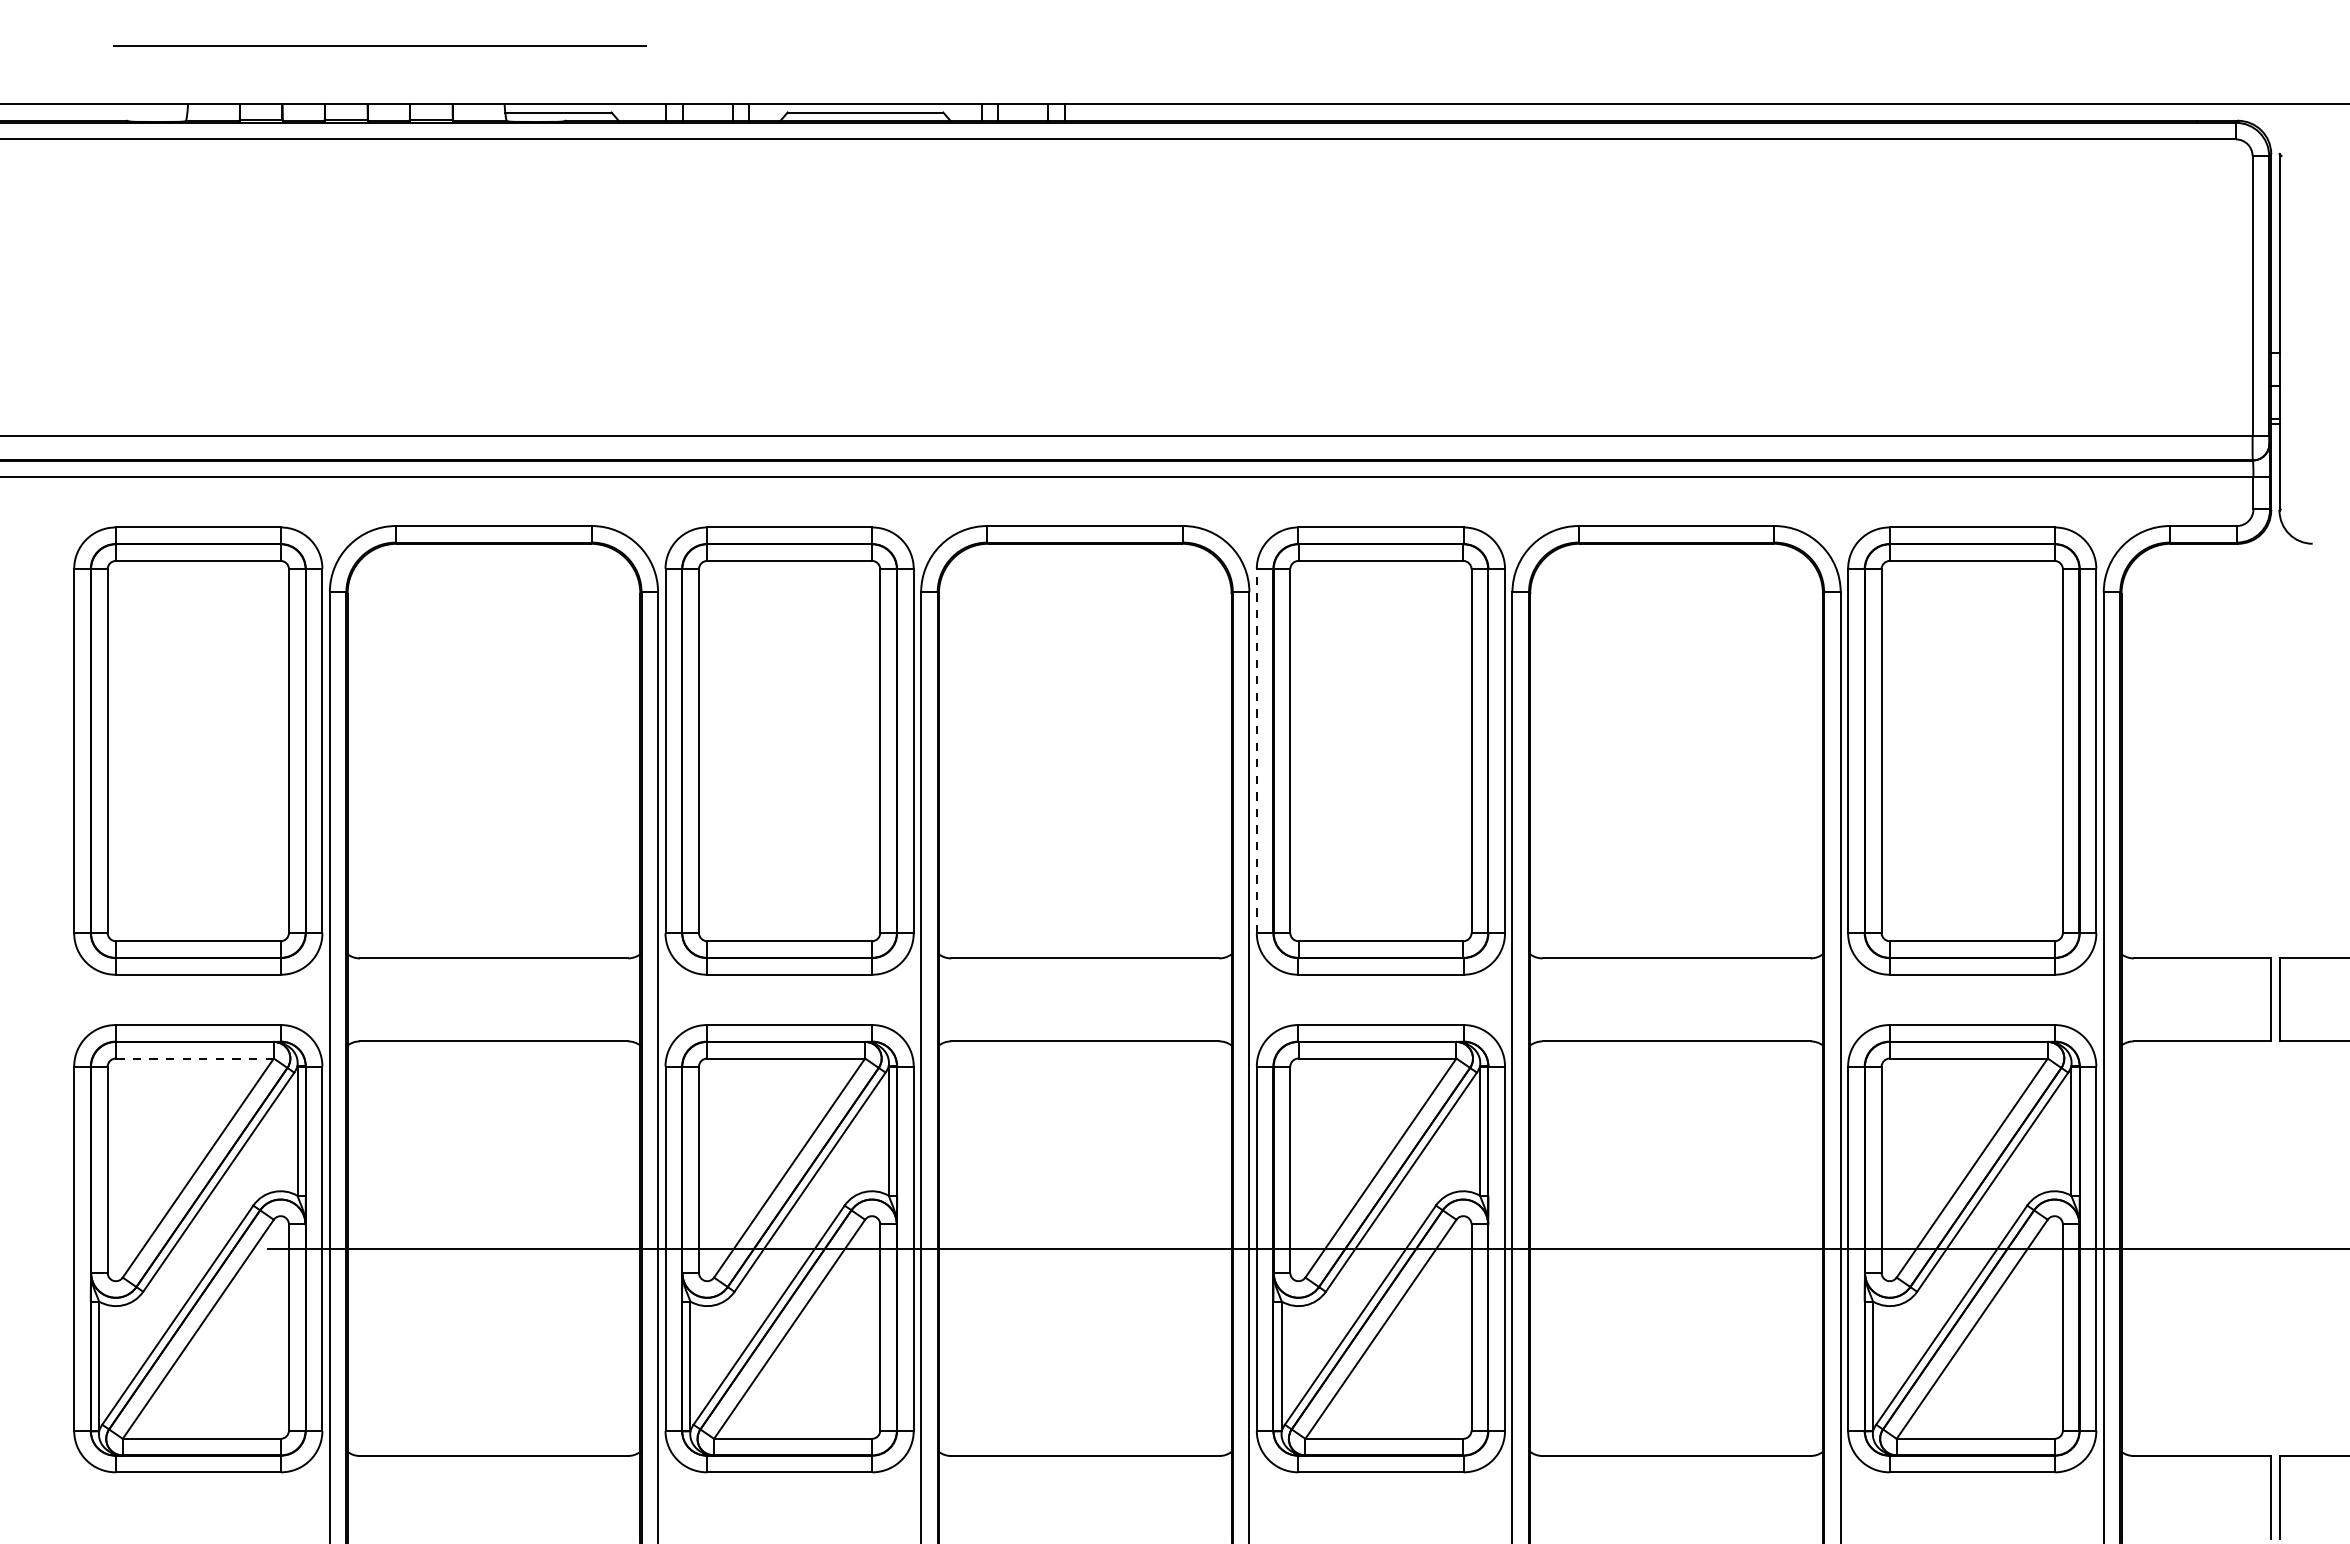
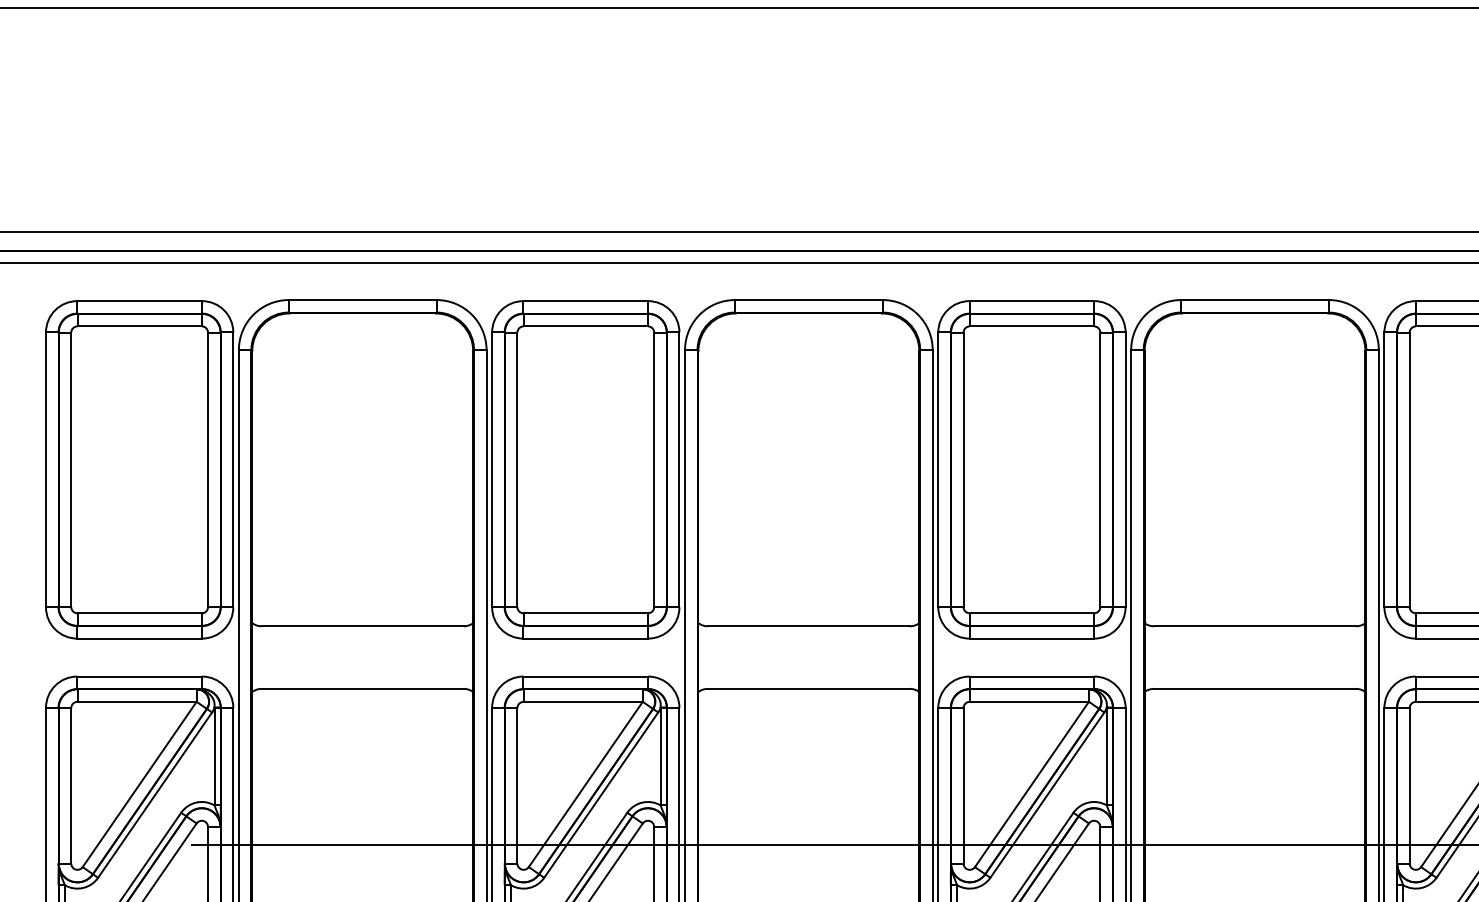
line: (1256, 750) -> (938, 469), dashed -> solid
line: (194, 1058) -> (136, 701), dashed -> solid

